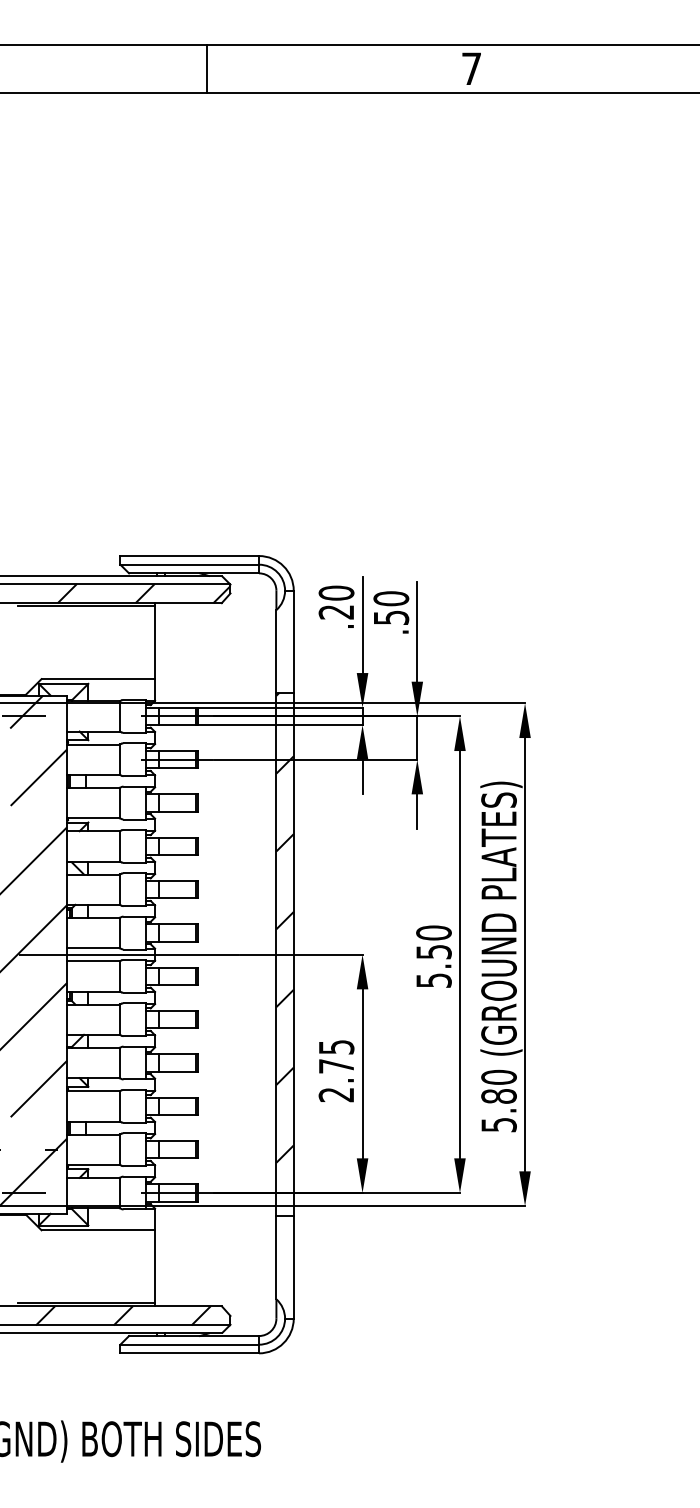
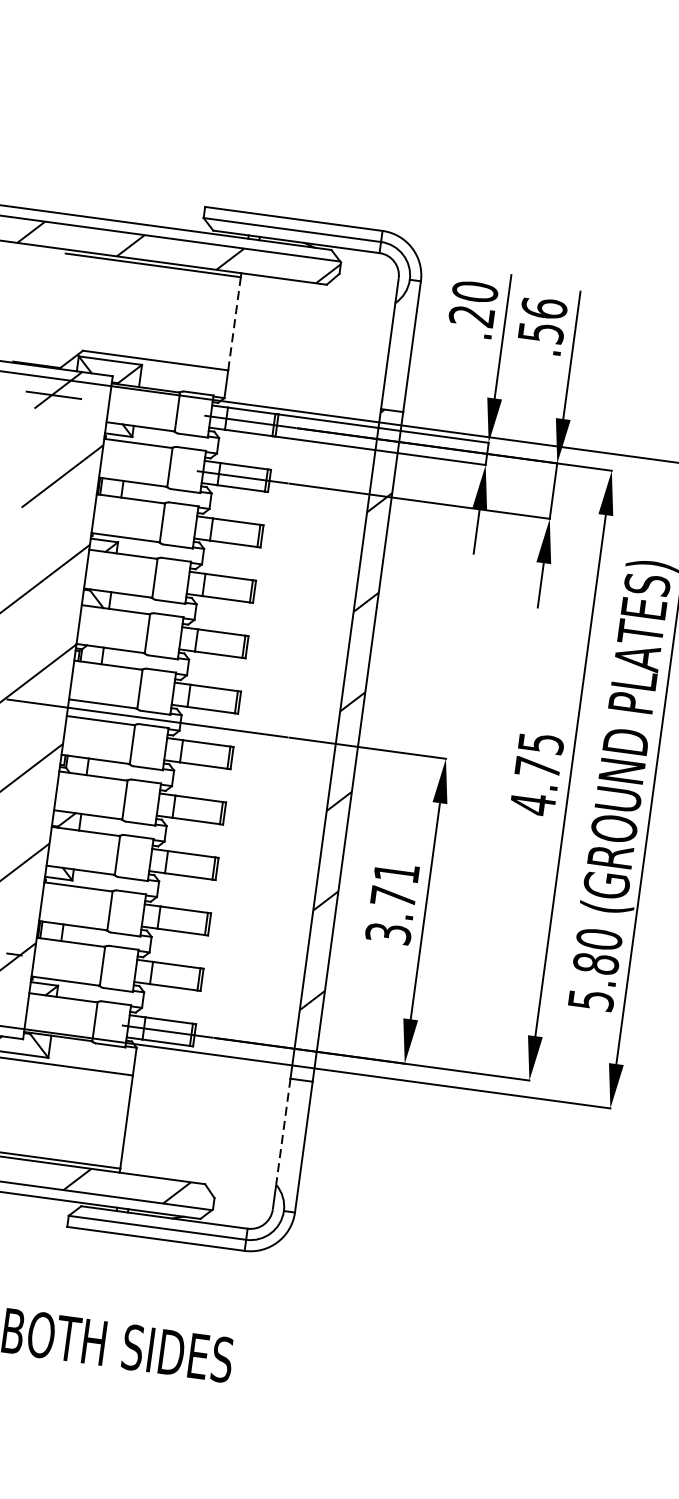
text: (390, 598) -> (543, 307), .50 -> .56
line: (155, 642) -> (235, 323), solid -> dashed
text: (433, 956) -> (536, 773), 5.50 -> 4.75
text: (336, 1071) -> (392, 903), 2.75 -> 3.71
line: (276, 1258) -> (283, 1132), solid -> dashed

